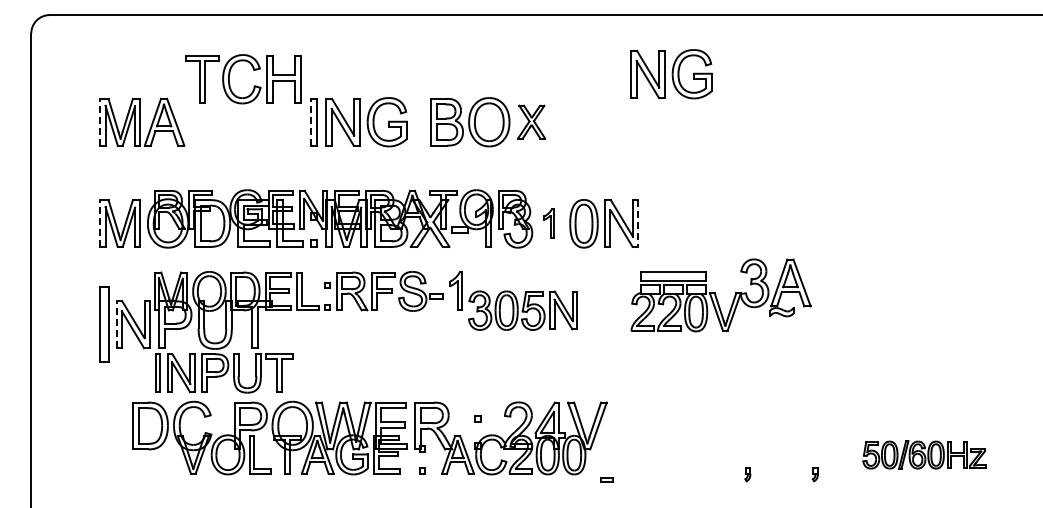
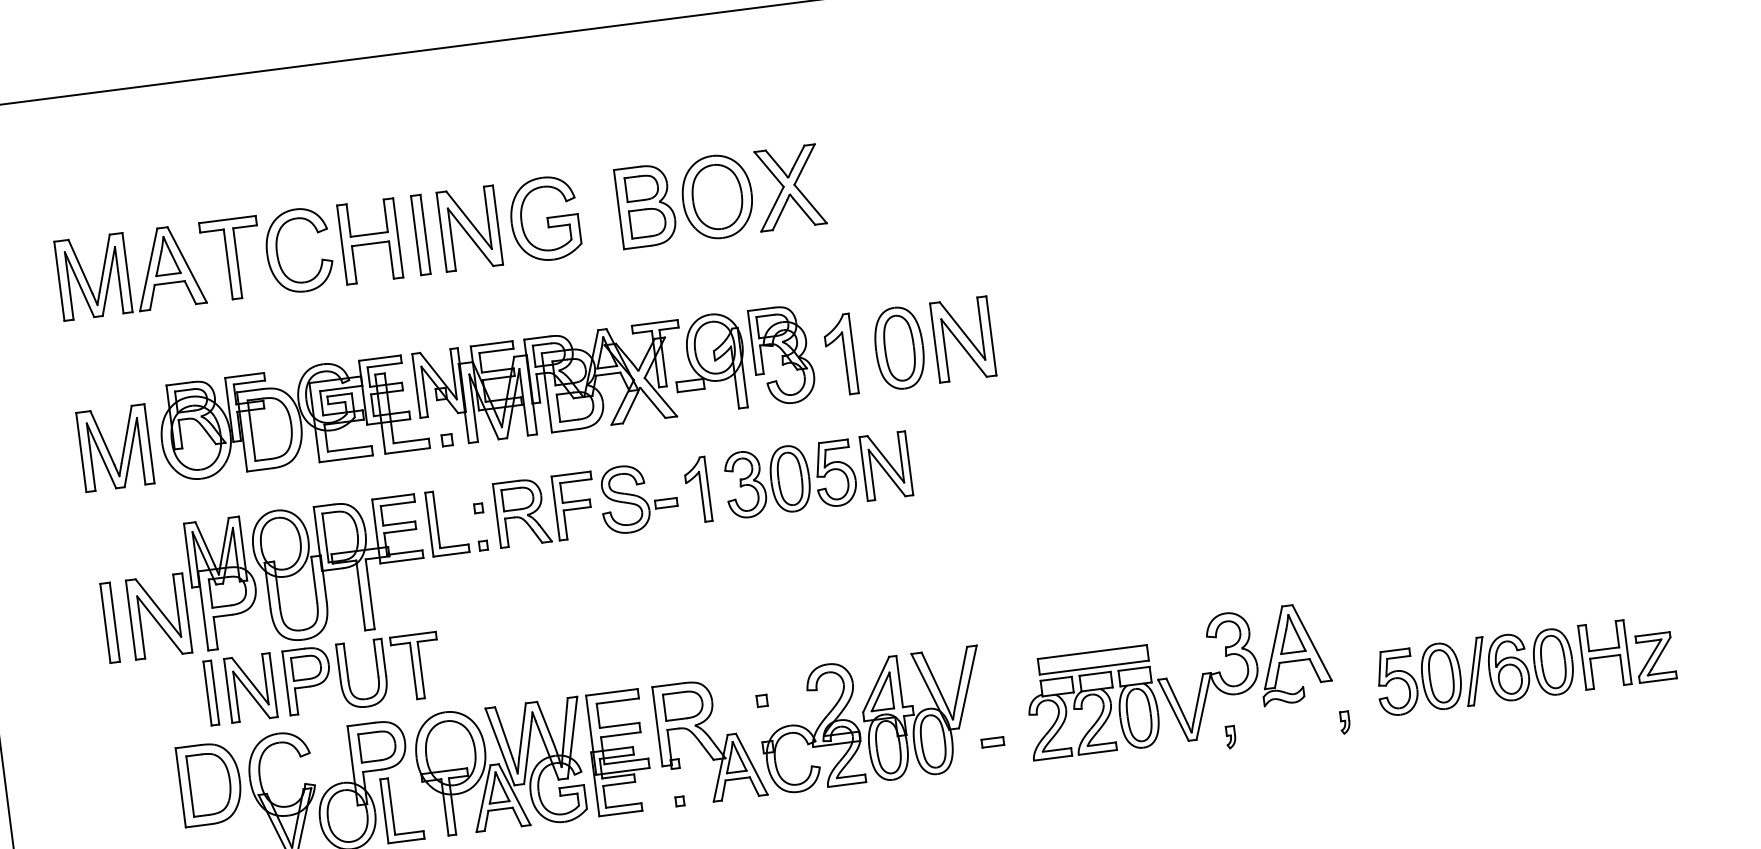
part: (671, 74) -> (1015, 76), removed
part: (253, 86) -> (320, 260), moved
line: (100, 121) -> (59, 279), dashed -> solid
line: (311, 121) -> (416, 234), dashed -> solid
part: (531, 121) -> (788, 186), size x1.43
line: (100, 223) -> (81, 452), dashed -> solid
part: (548, 223) -> (839, 355), size x1.67
line: (638, 224) -> (991, 337), dashed -> solid
part: (720, 295) -> (1176, 681), moved
part: (522, 310) -> (816, 475), moved
part: (103, 324) -> (108, 622), size x0.62
line: (116, 324) -> (130, 619), dashed -> solid
part: (924, 454) -> (1525, 664), size x1.43
part: (606, 479) -> (991, 741), moved

